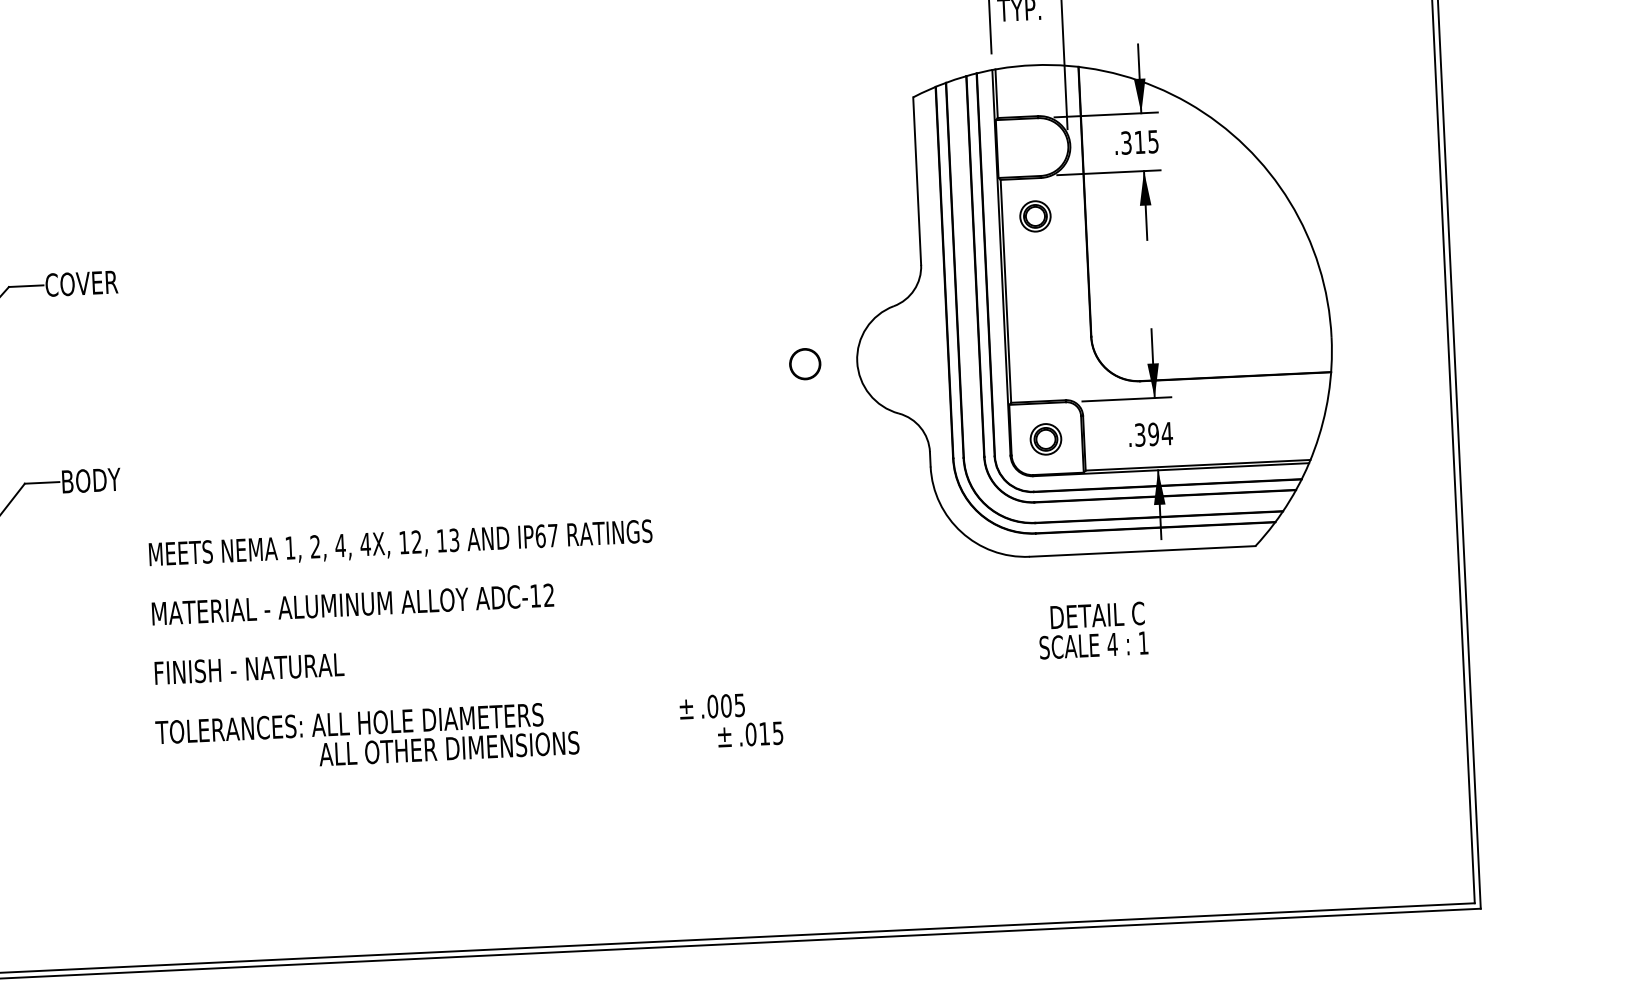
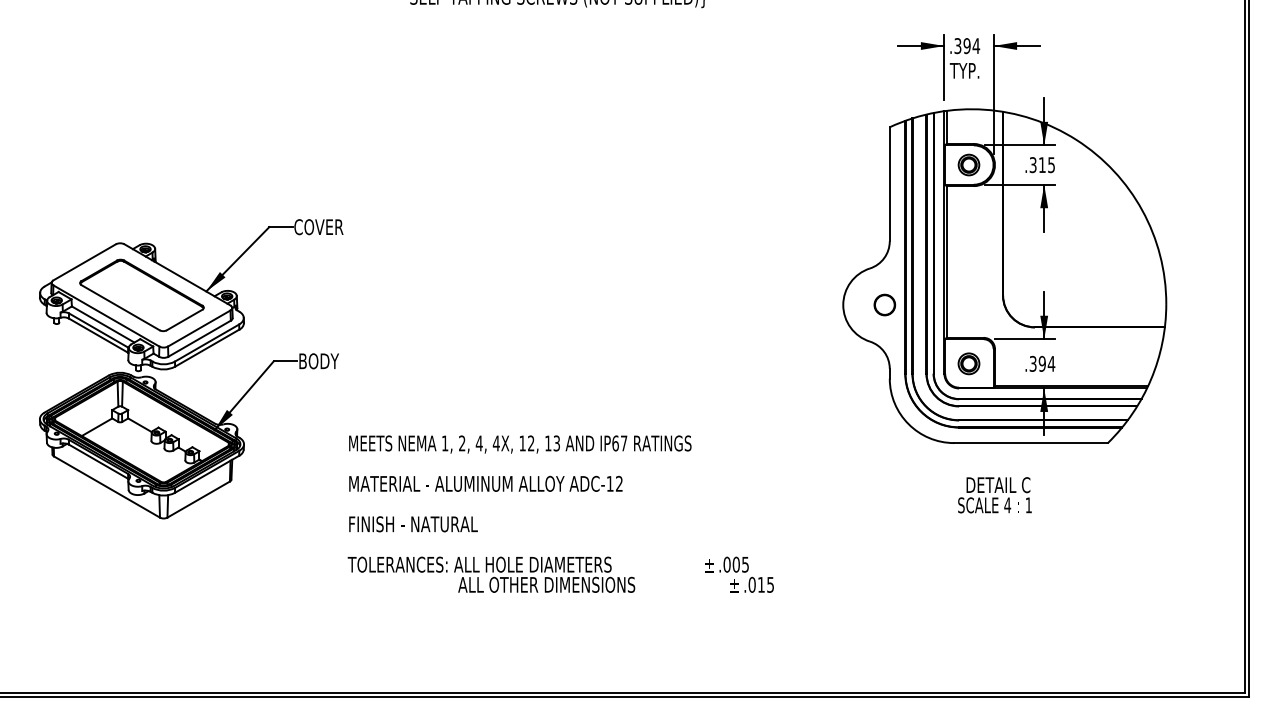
part: (1034, 215) -> (968, 164), moved
part: (804, 363) -> (884, 304), moved
text: (464, 642) -> (560, 513), moved

